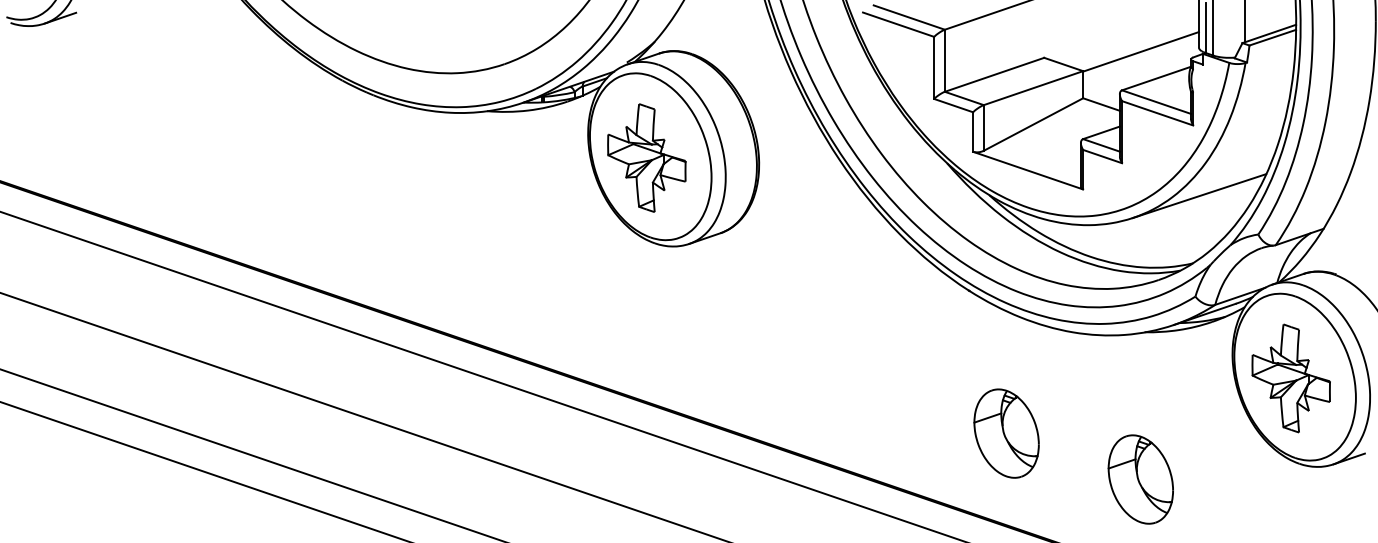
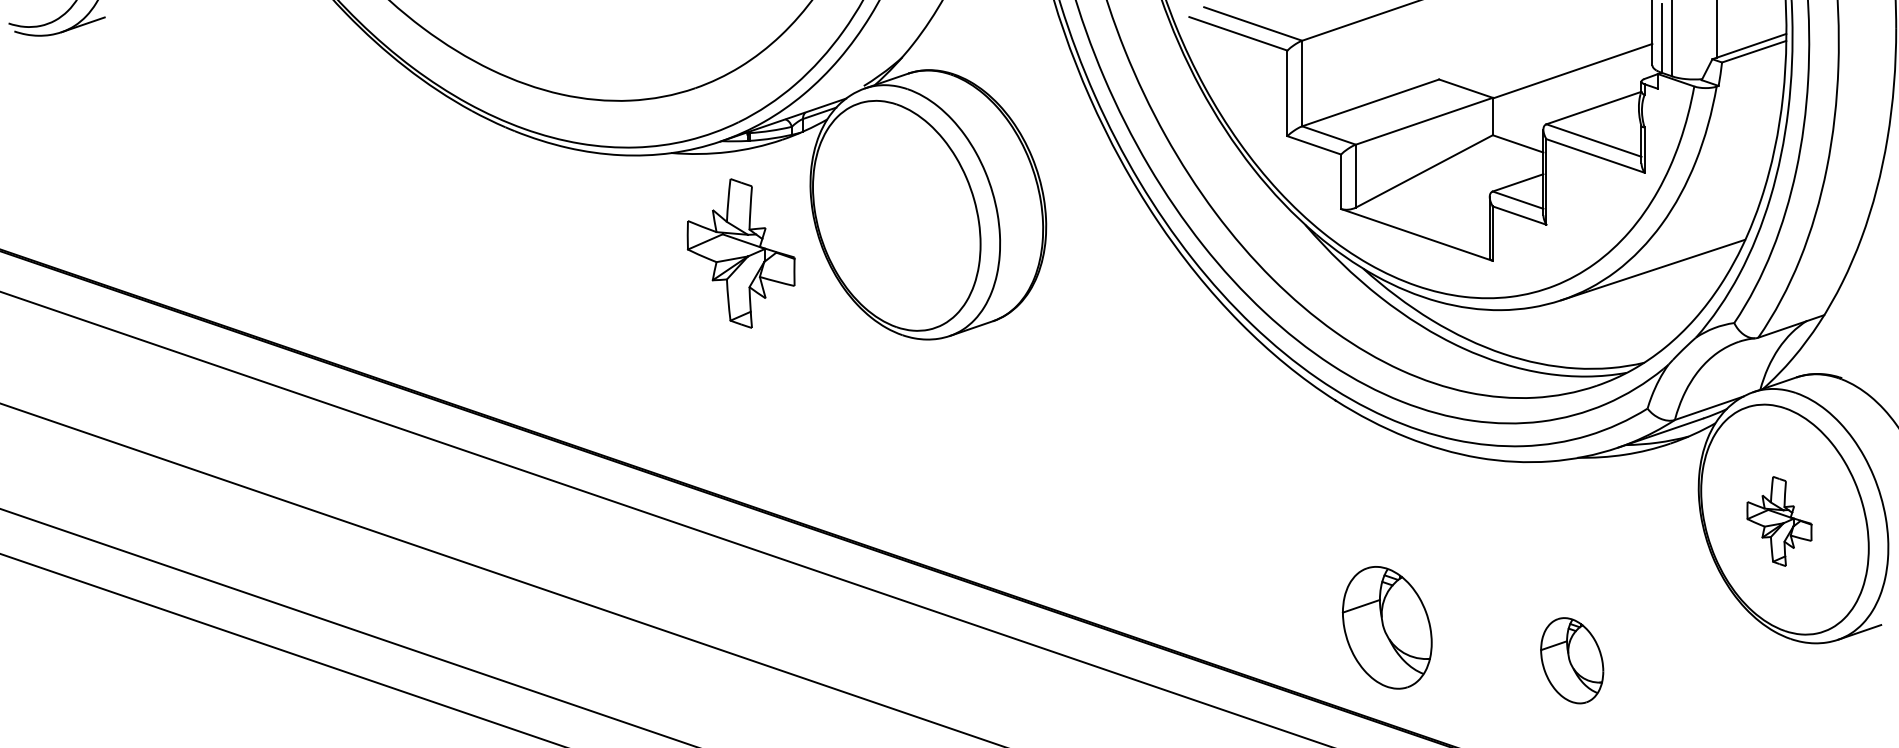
part: (646, 157) -> (740, 252), moved
part: (1290, 378) -> (1778, 521), size x0.6
part: (1006, 433) -> (1387, 627), moved
part: (1140, 479) -> (1571, 660), size x0.7

